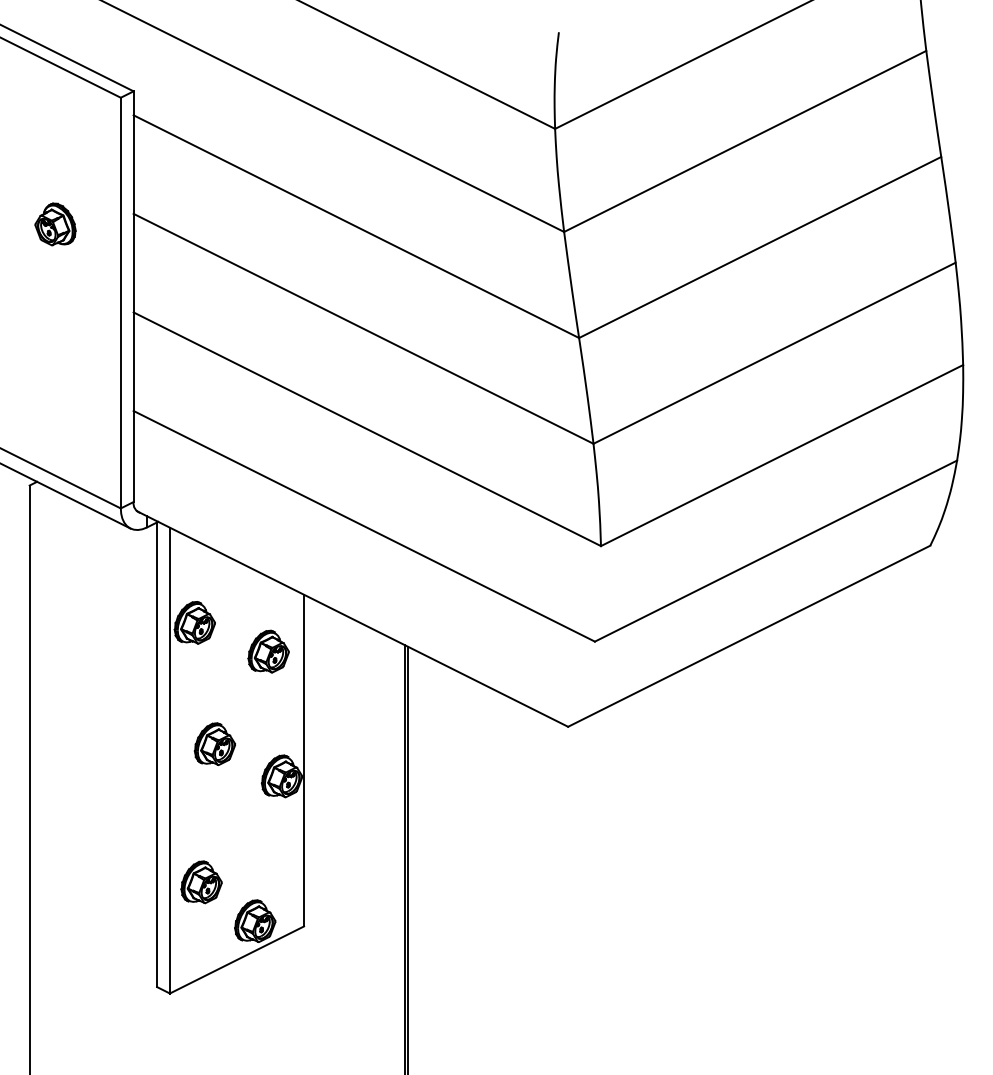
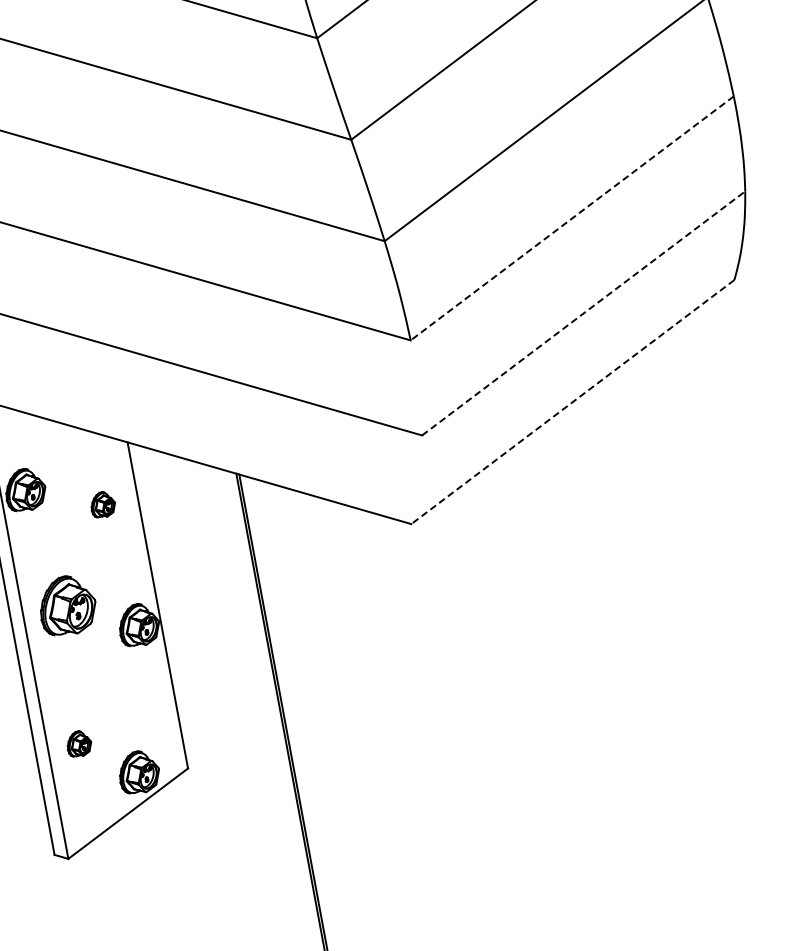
line: (781, 455) -> (571, 218), solid -> dashed
line: (776, 550) -> (584, 312), solid -> dashed
line: (748, 636) -> (572, 402), solid -> dashed
part: (268, 651) -> (102, 504), size x0.6
part: (214, 743) -> (66, 604), size x1.4
part: (201, 882) -> (79, 743), size x0.6

